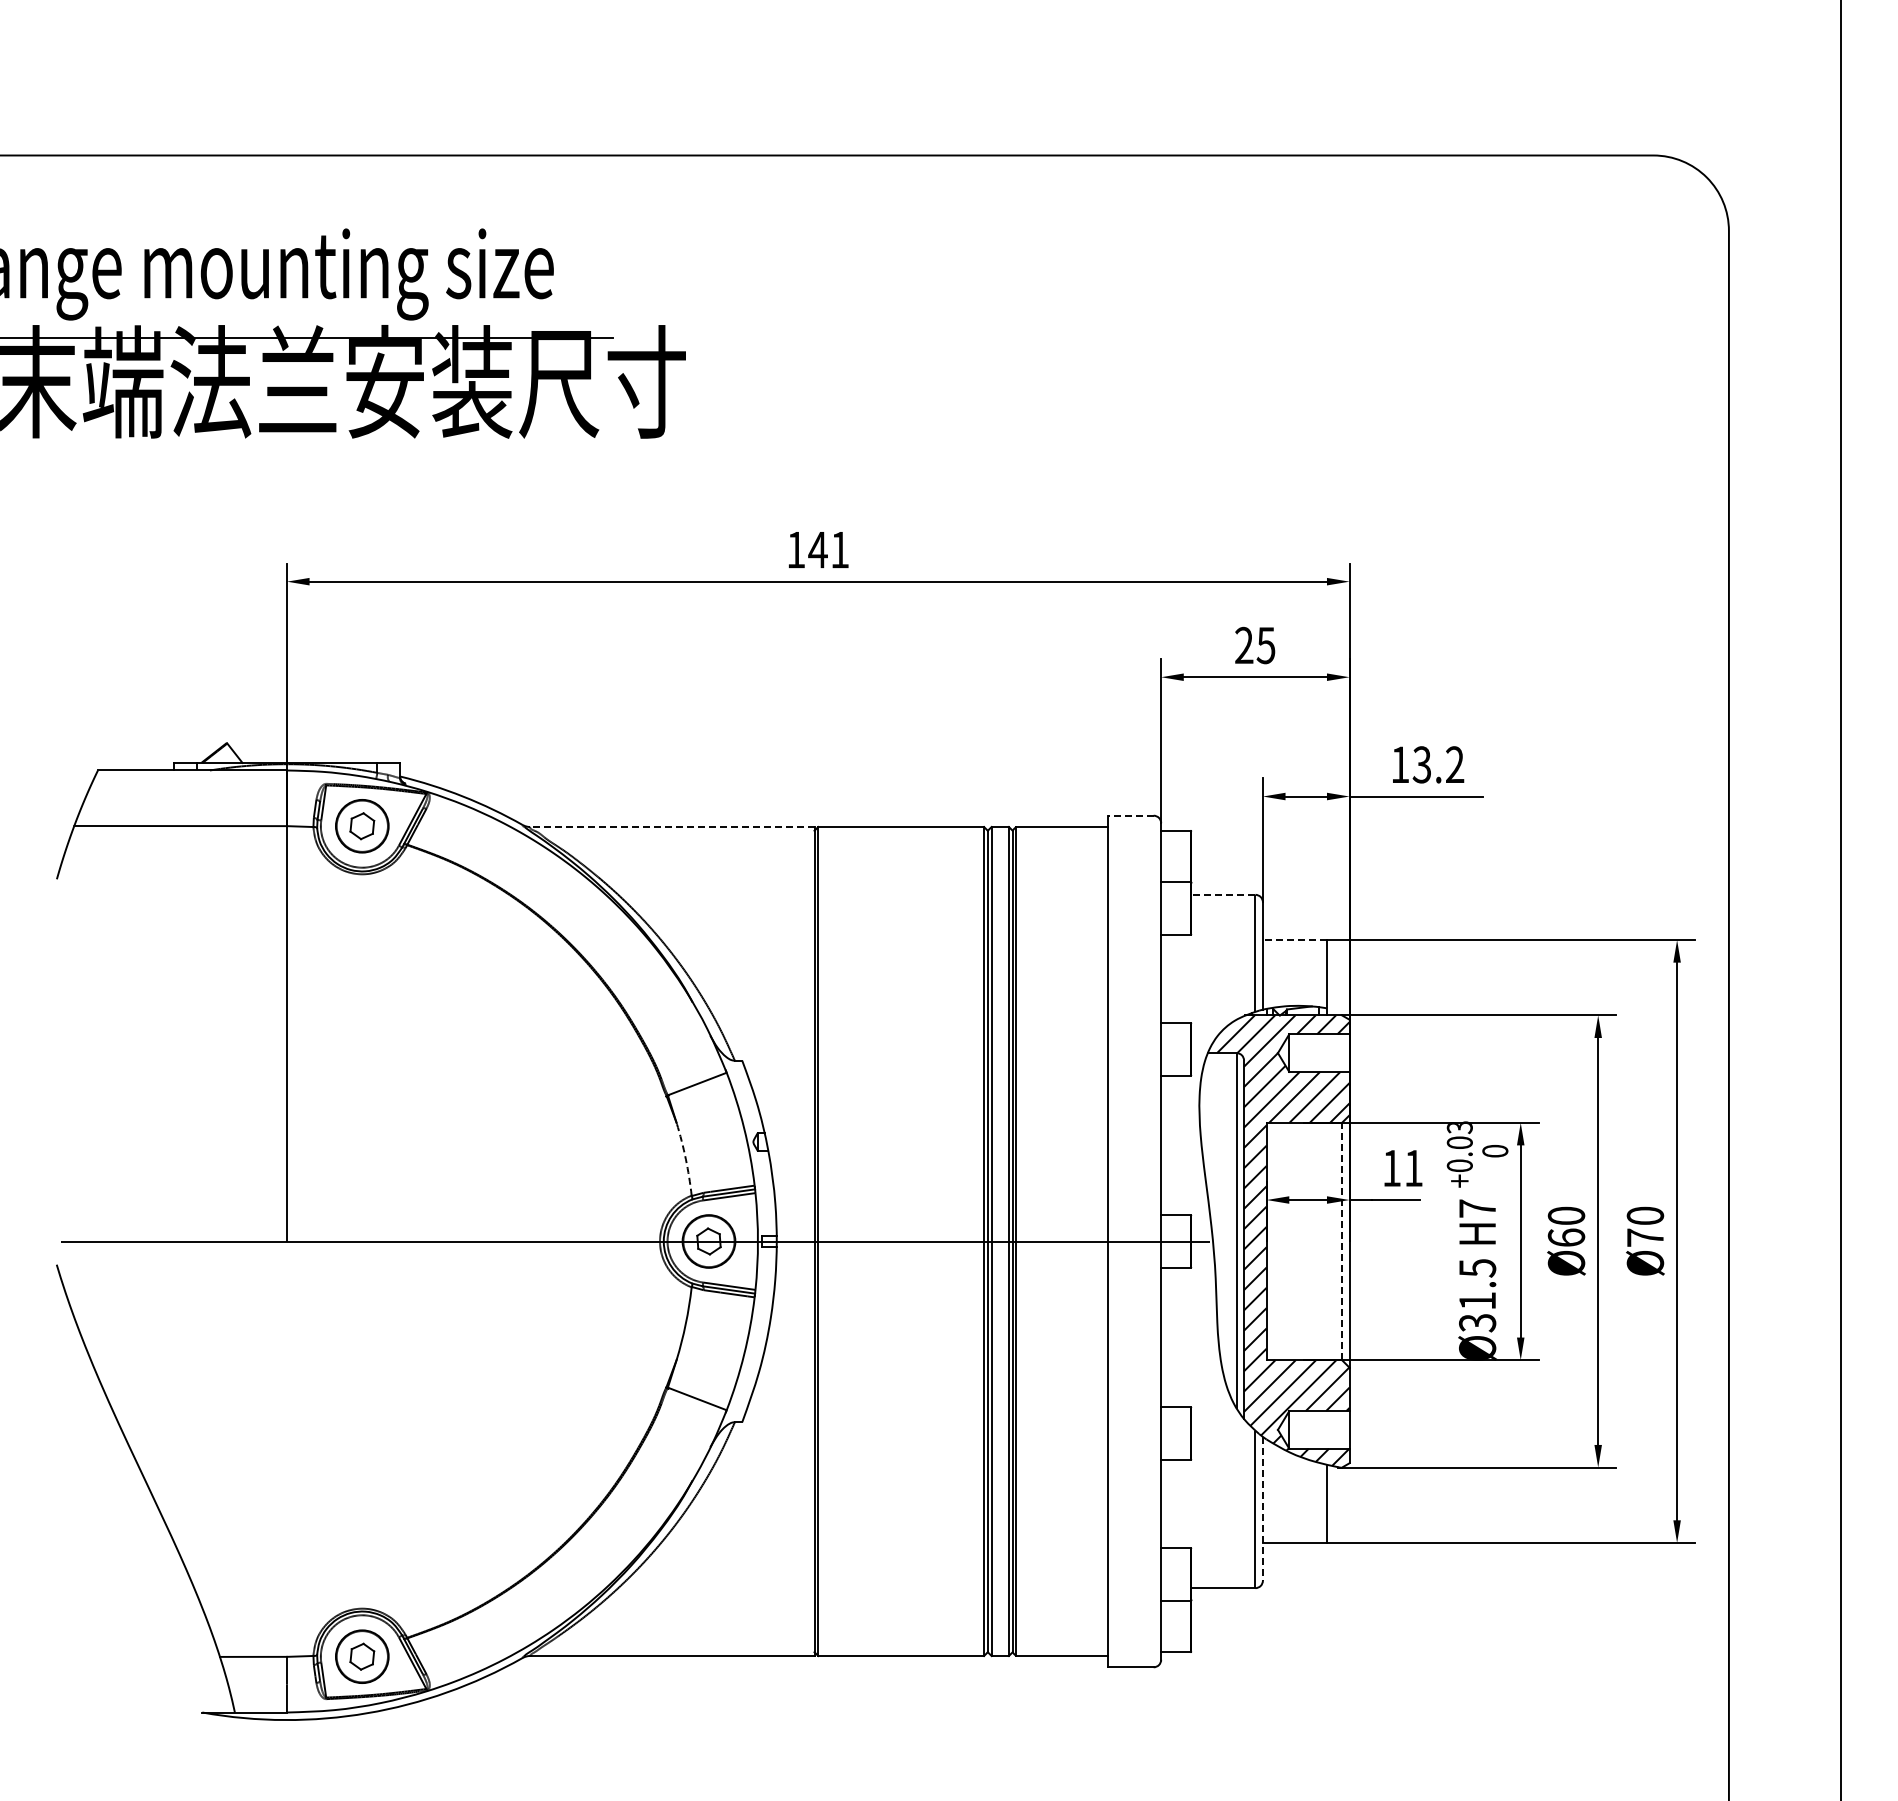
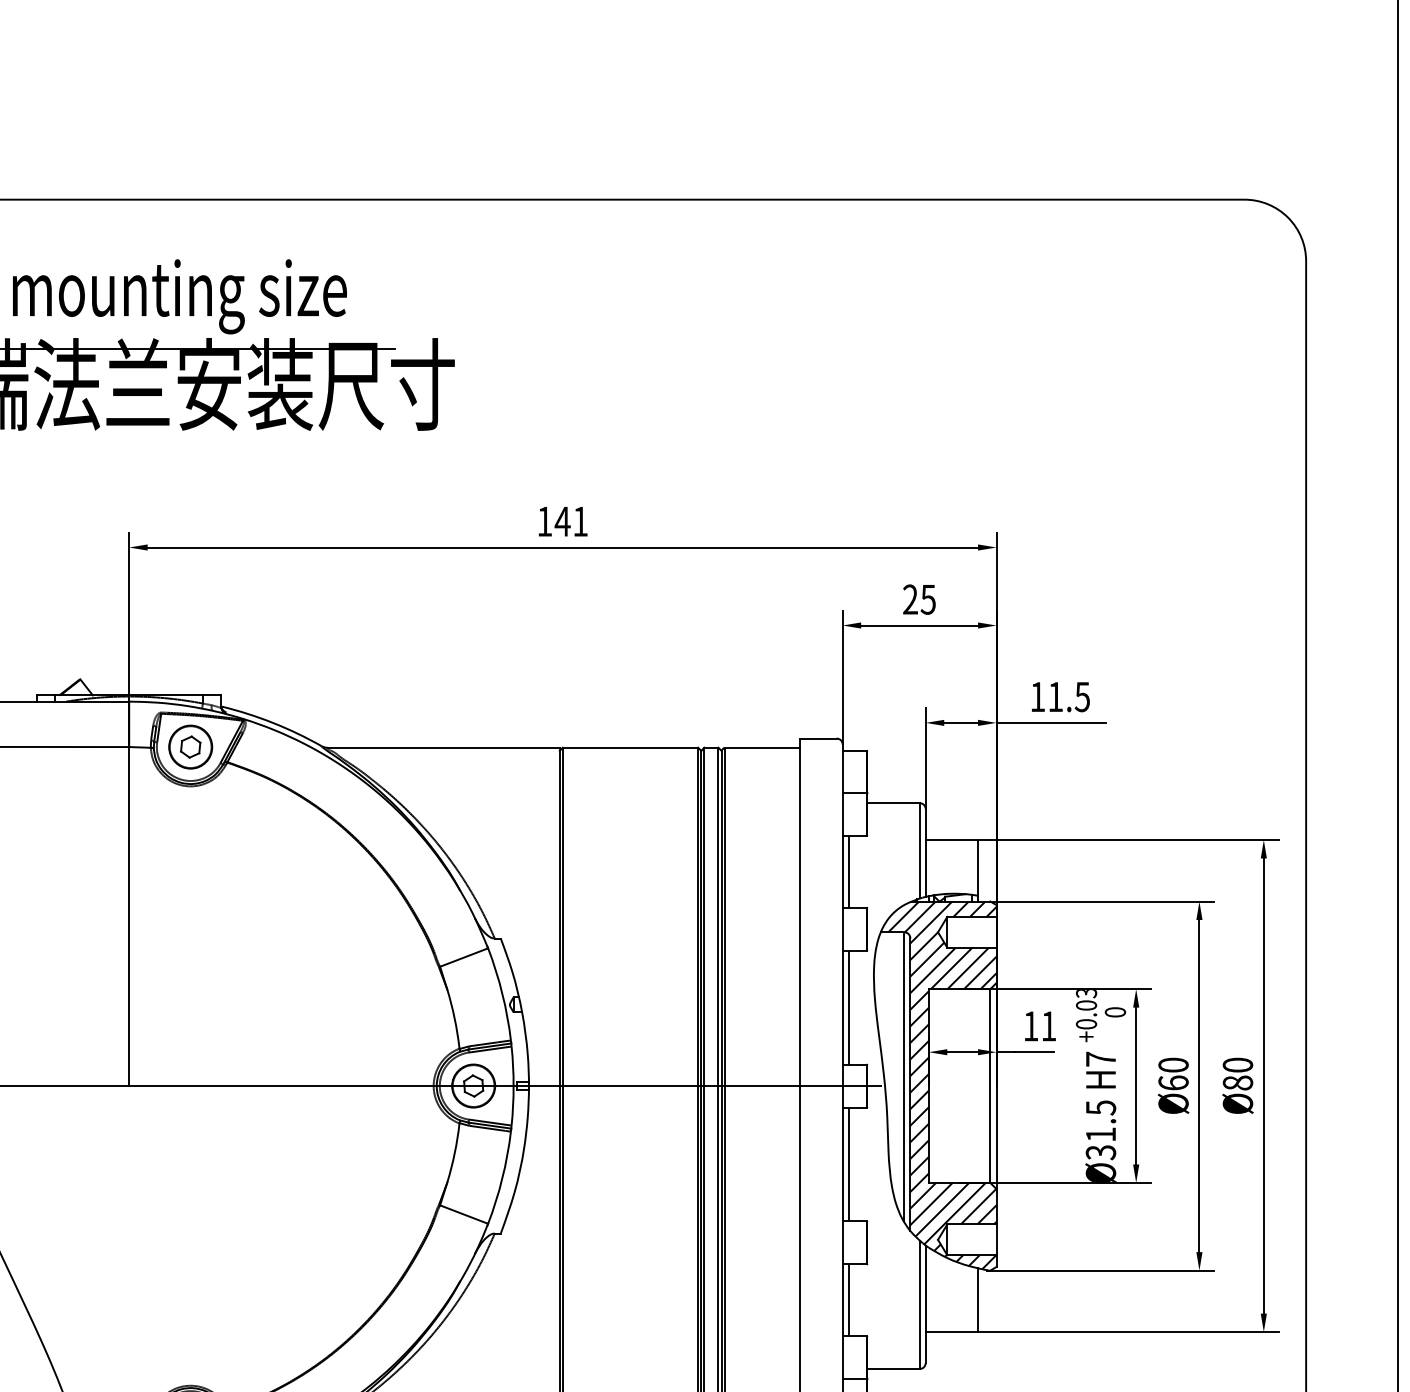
text: (1438, 764) -> (1069, 696), 13.2 -> 11.5
line: (1131, 815) -> (818, 738), dashed -> solid
line: (671, 827) -> (443, 748), dashed -> solid
line: (1222, 894) -> (892, 802), dashed -> solid
line: (1294, 940) -> (951, 840), dashed -> solid
line: (1168, 978) -> (848, 871), added
line: (1168, 1145) -> (848, 1007), added
arc: (685, 1159) -> (454, 1019), dashed -> solid
text: (1645, 1237) -> (1238, 1082), Ø70 -> Ø80
line: (1342, 1241) -> (990, 1086), dashed -> solid
line: (1168, 1337) -> (848, 1164), added
line: (1168, 1503) -> (848, 1299), added
line: (1262, 1508) -> (925, 1303), dashed -> solid

